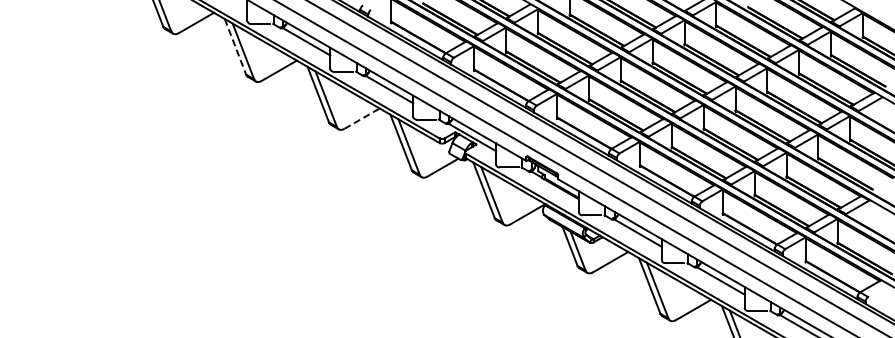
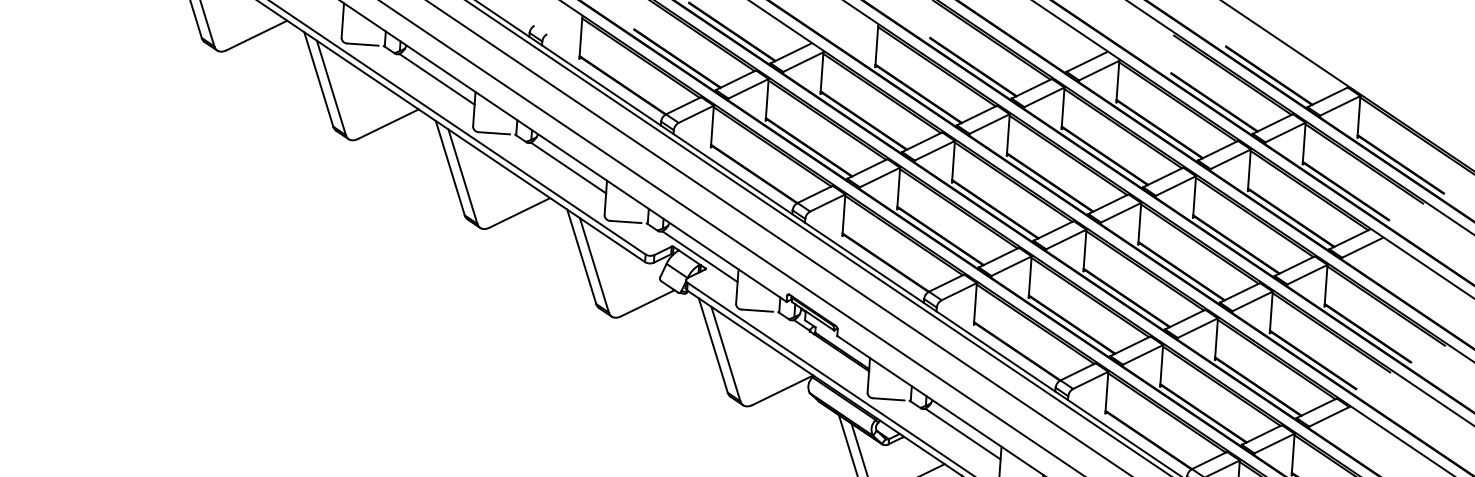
line: (235, 46) -> (318, 78), dashed -> solid
line: (362, 118) -> (520, 212), dashed -> solid

